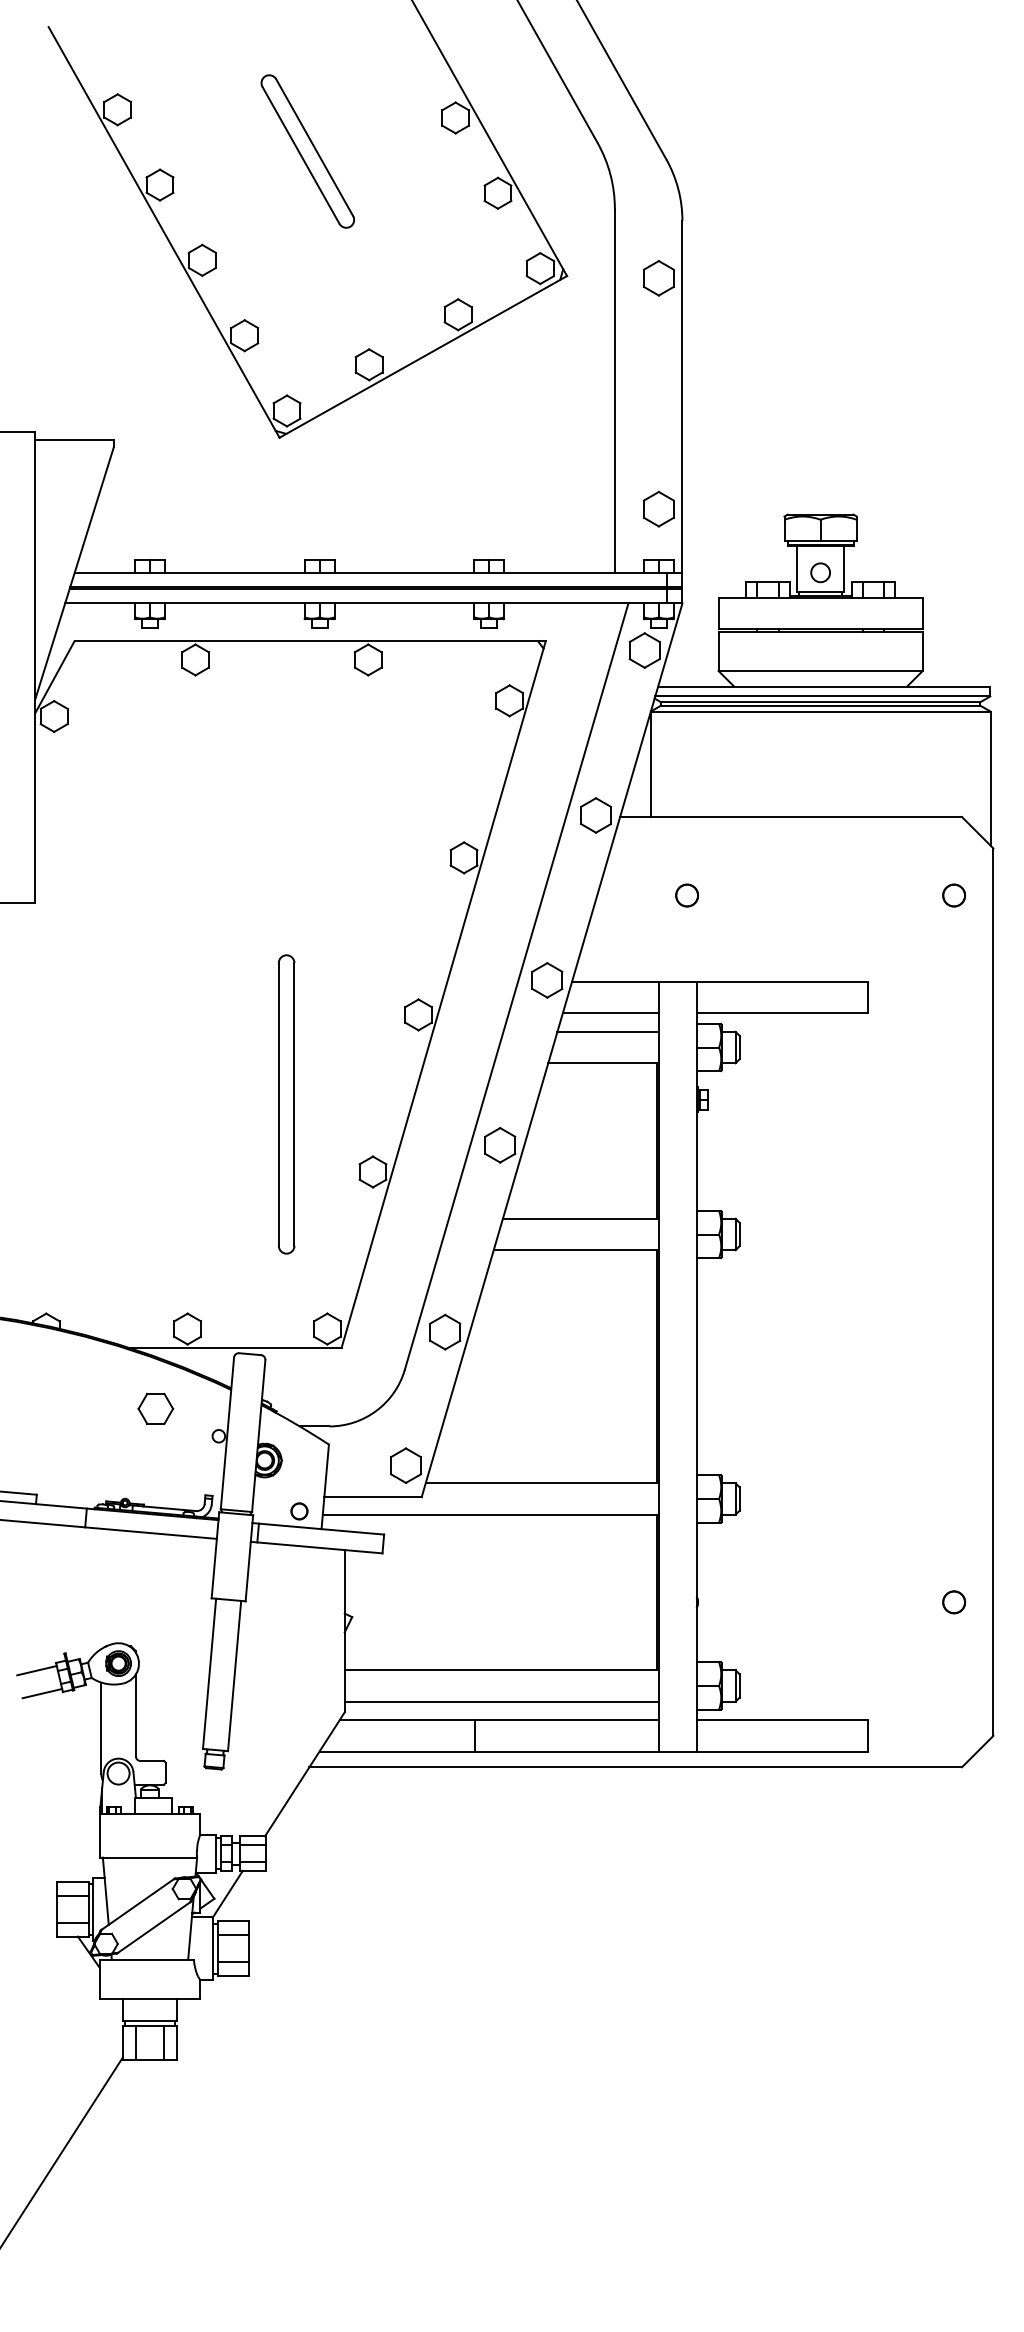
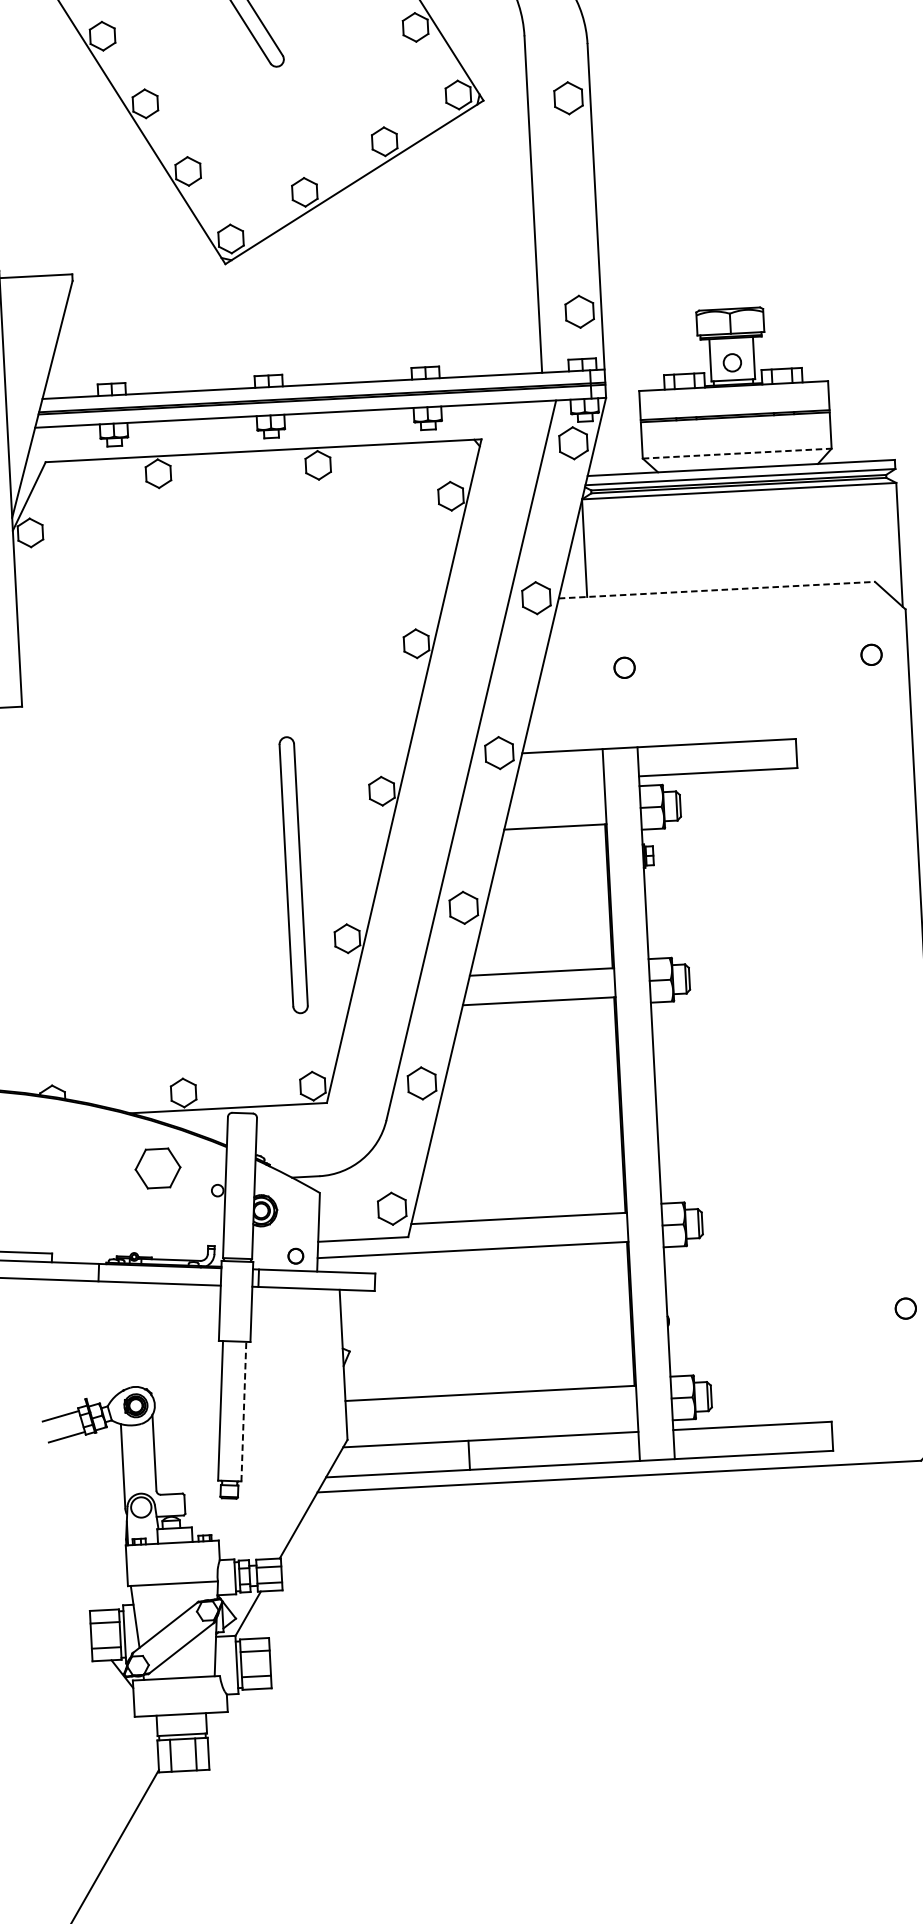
line: (821, 670) -> (737, 453), solid -> dashed
line: (791, 817) -> (717, 590), solid -> dashed
line: (610, 1013) -> (559, 780), removed
line: (607, 1031) -> (557, 797), removed
part: (286, 1104) -> (293, 875), moved
part: (155, 1408) -> (157, 1168), size x1.4
line: (234, 1675) -> (243, 1411), solid -> dashed
line: (501, 1701) -> (491, 1422), removed

